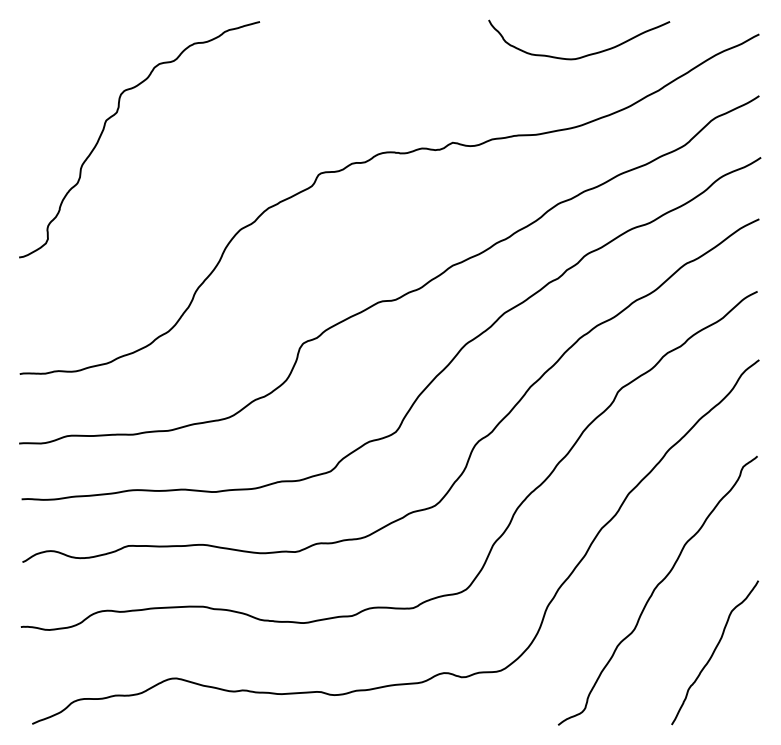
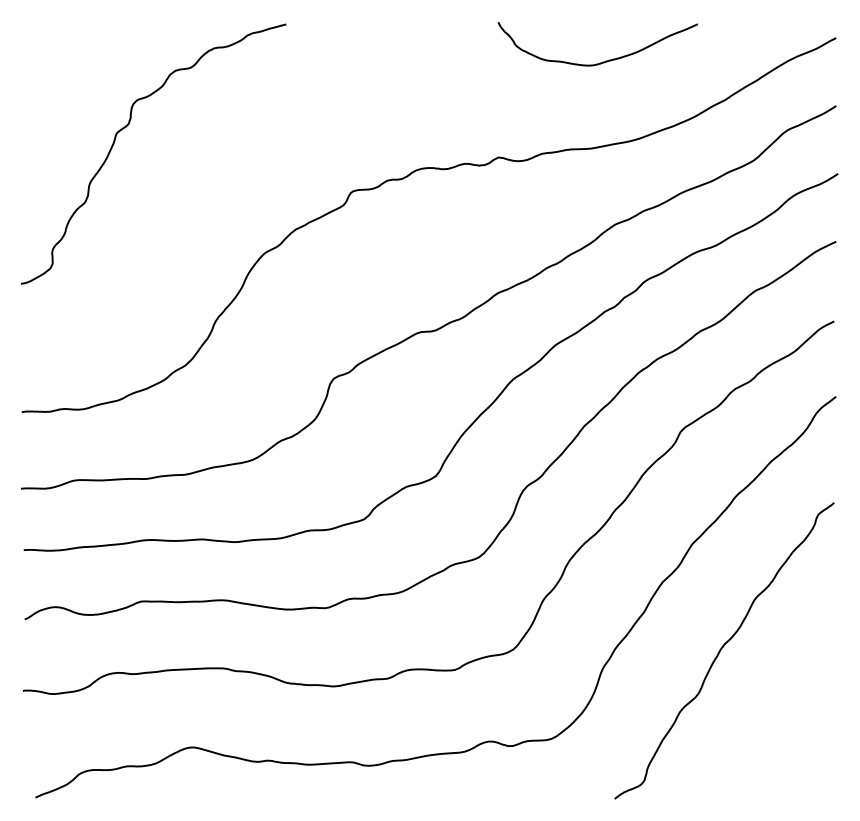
curve: (583, 55) -> (602, 61), moved
curve: (715, 651) -> (787, 717), removed

